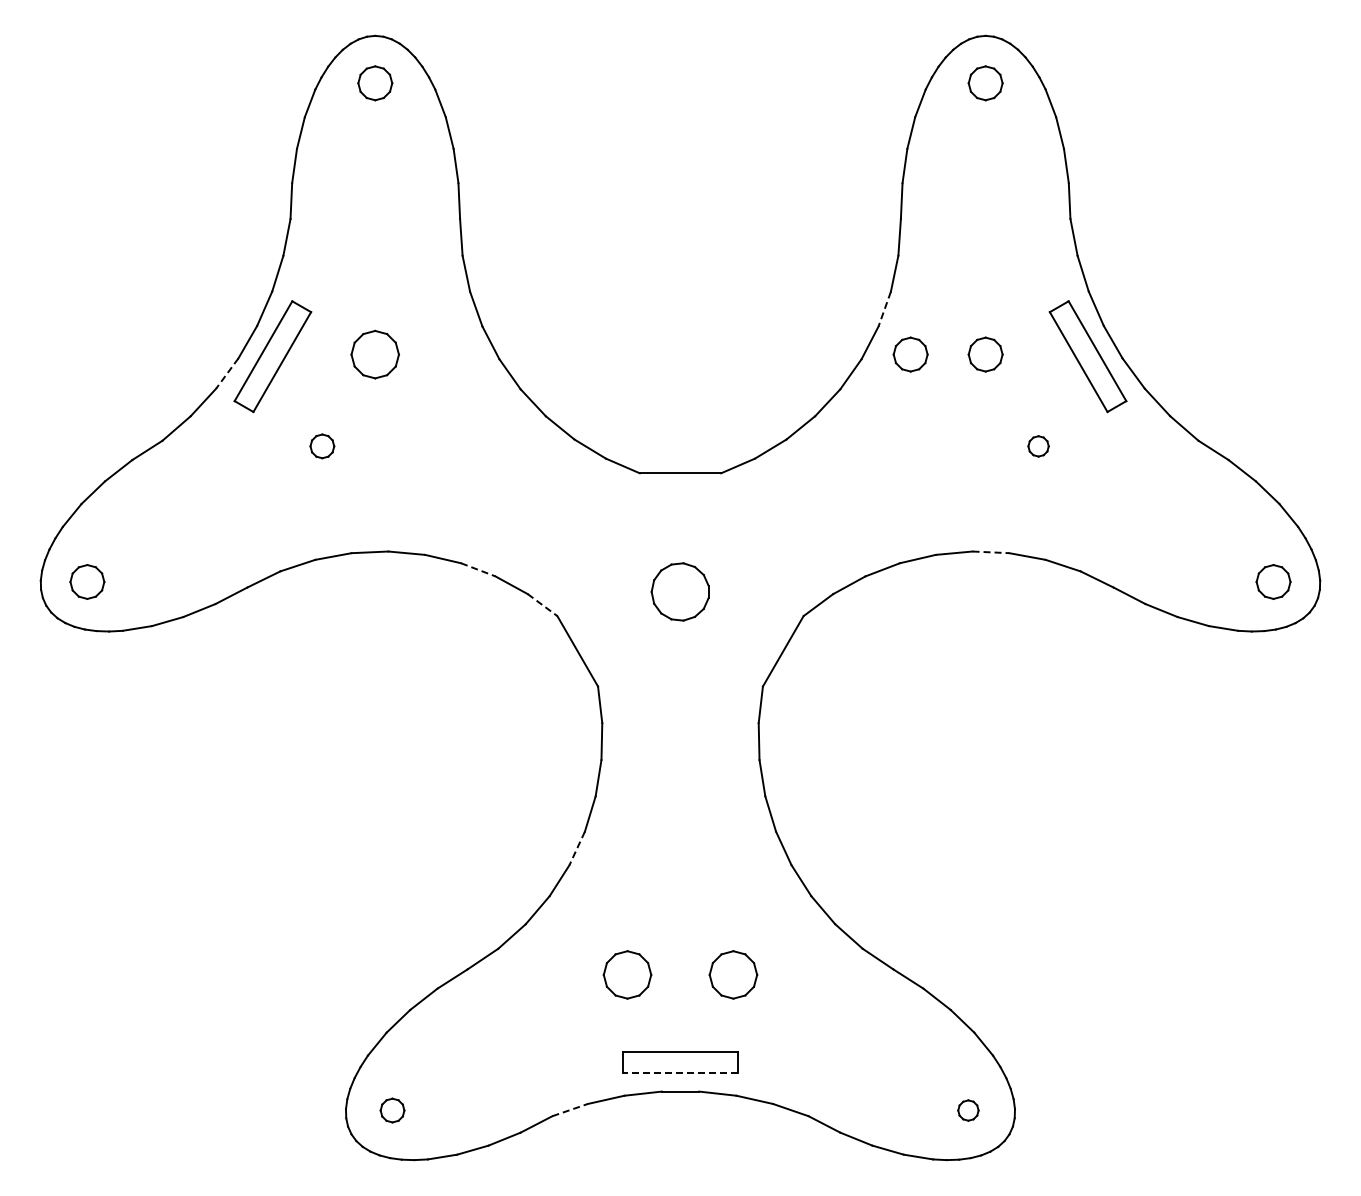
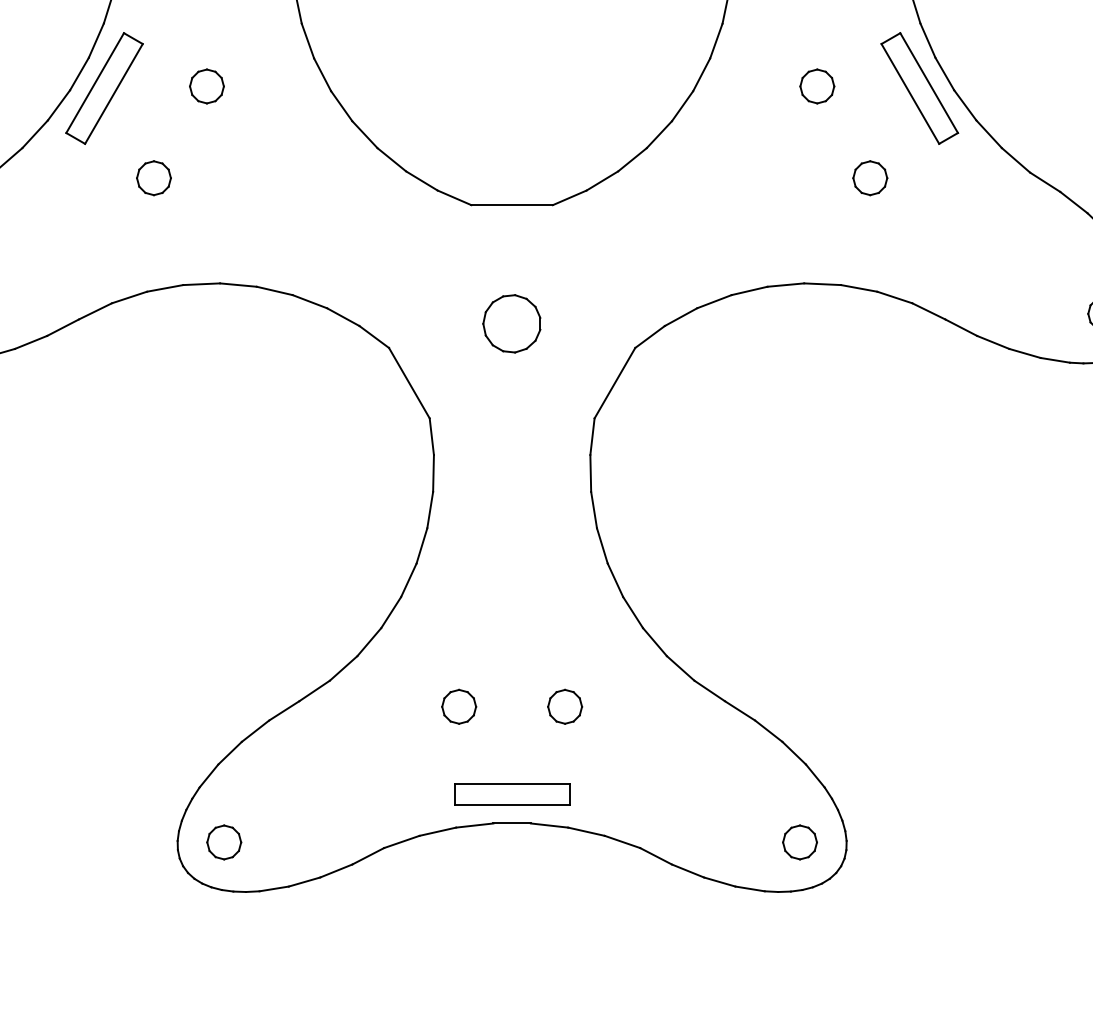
line: (884, 309) -> (716, 41), dashed -> solid
part: (375, 354) -> (207, 86), size x0.71
part: (910, 354) -> (742, 86), removed
line: (227, 373) -> (59, 105), dashed -> solid
part: (322, 446) -> (154, 178), size x1.43
part: (1038, 446) -> (870, 178), size x1.67
line: (991, 552) -> (823, 284), dashed -> solid
line: (478, 569) -> (310, 301), dashed -> solid
line: (542, 605) -> (374, 337), dashed -> solid
line: (577, 848) -> (409, 580), dashed -> solid
part: (627, 974) -> (459, 706), size x0.71
part: (733, 974) -> (565, 706), size x0.71
line: (680, 1073) -> (512, 805), dashed -> solid
part: (392, 1110) -> (224, 842), size x1.43
line: (570, 1110) -> (402, 842), dashed -> solid
part: (968, 1110) -> (800, 842), size x1.67

